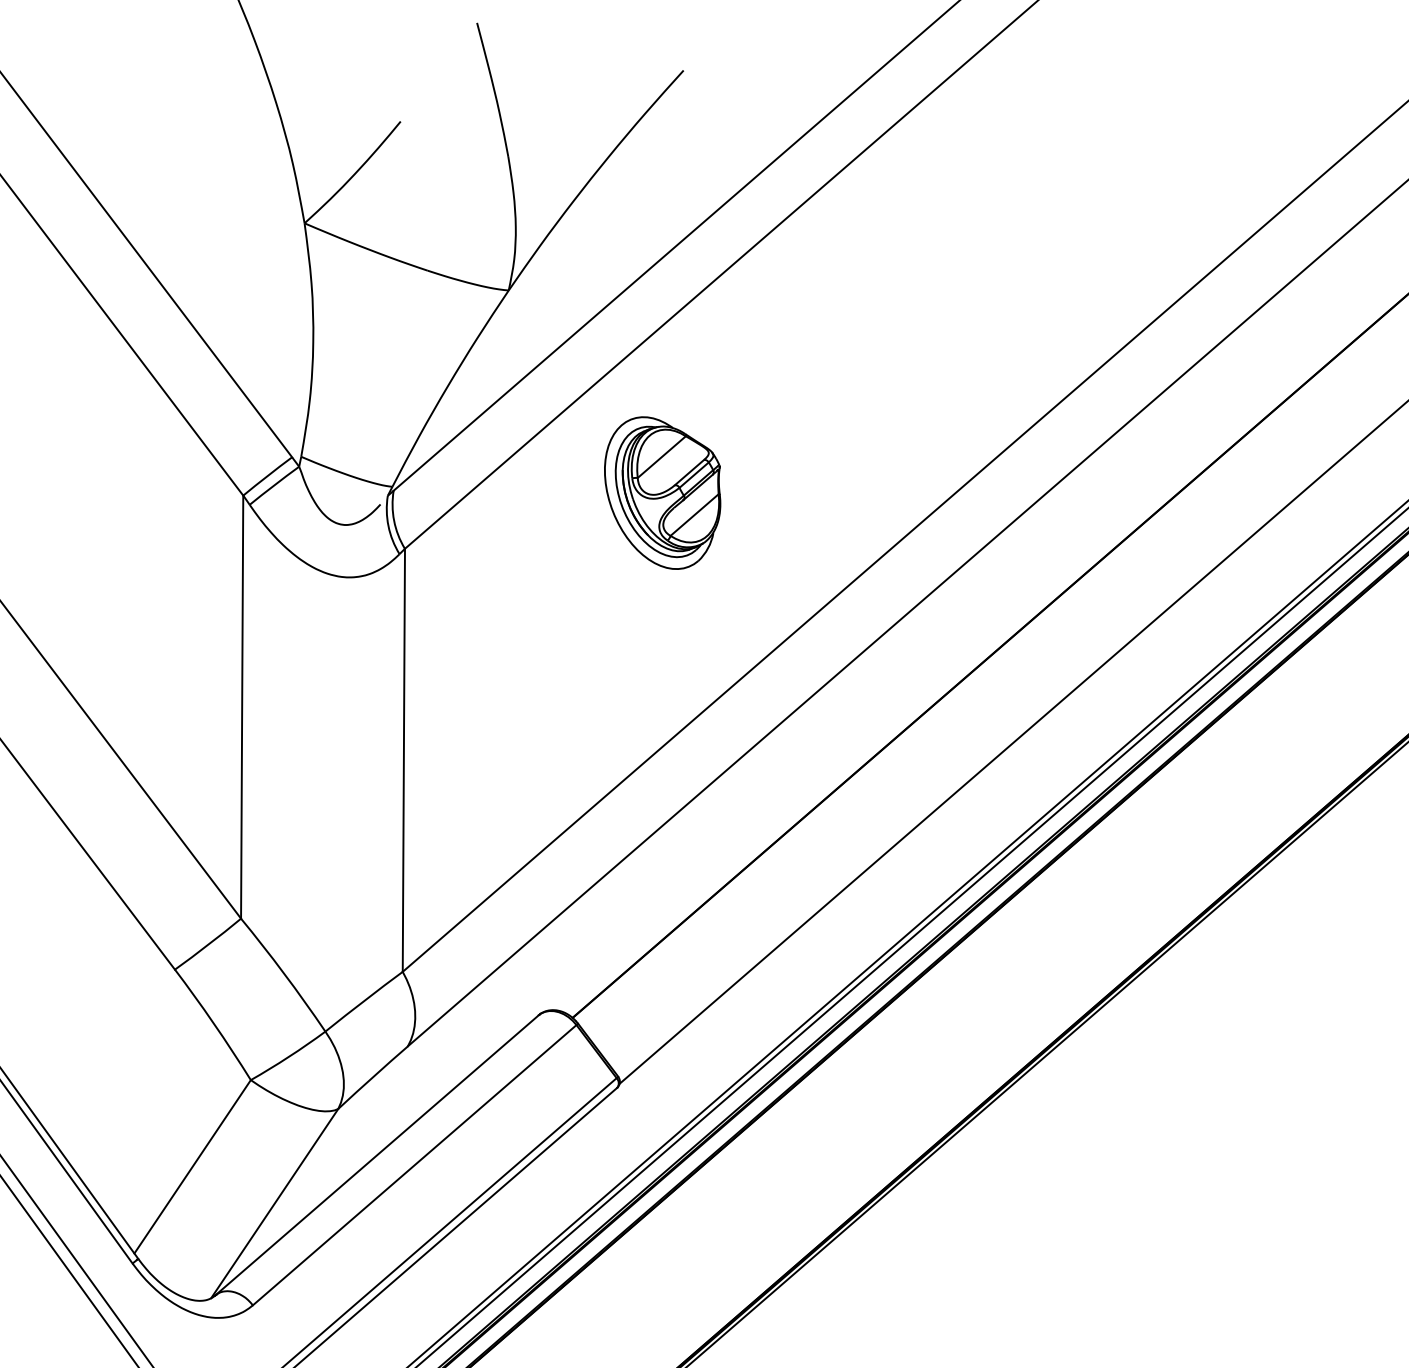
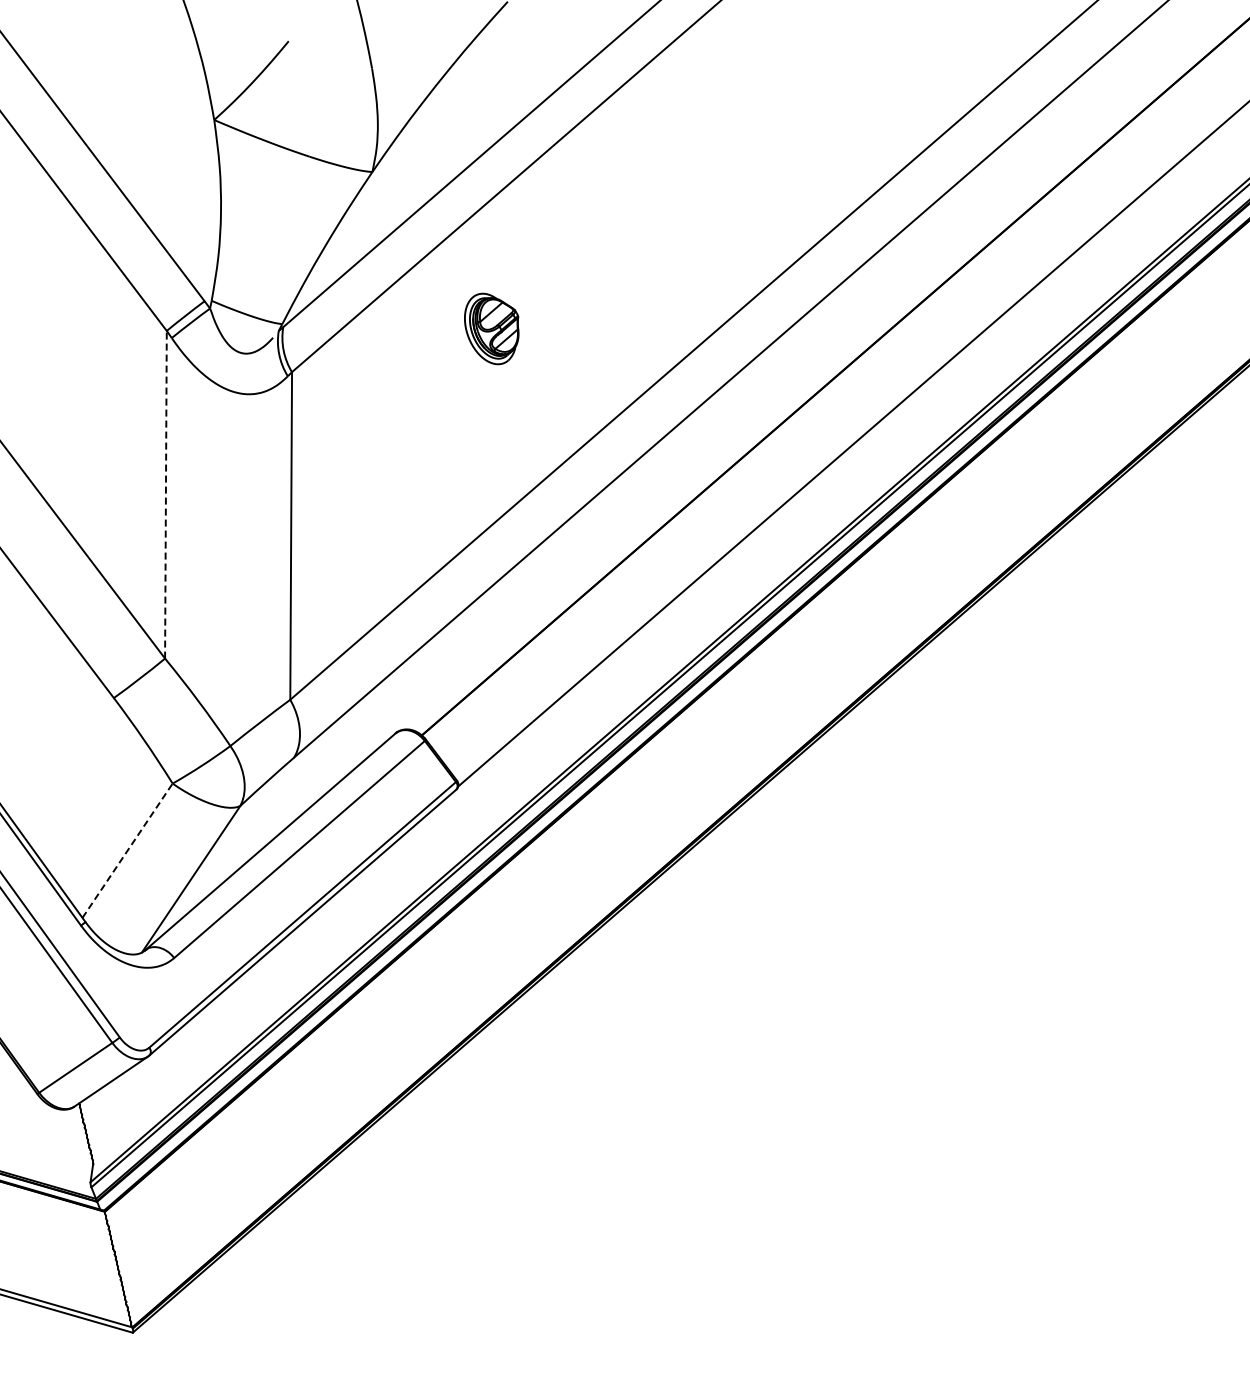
part: (662, 492) -> (491, 328), size x0.6
line: (241, 706) -> (165, 494), solid -> dashed
line: (192, 1166) -> (127, 850), solid -> dashed

